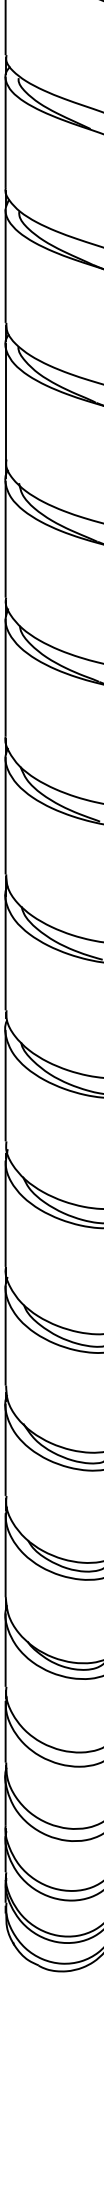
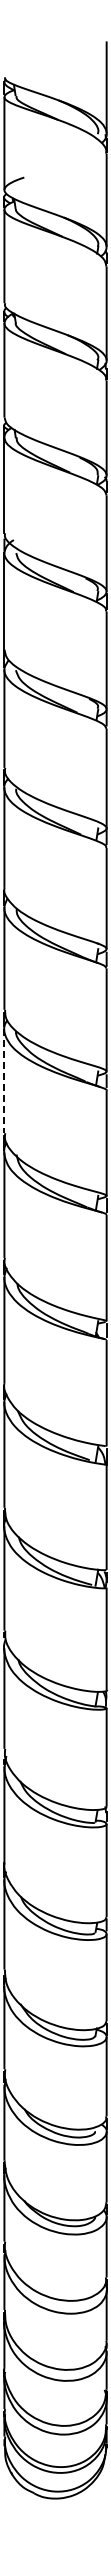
line: (5, 402) -> (4, 1081), solid -> dashed

